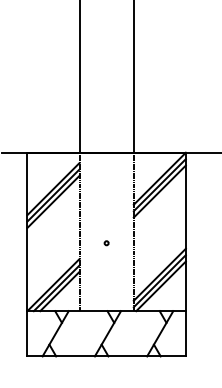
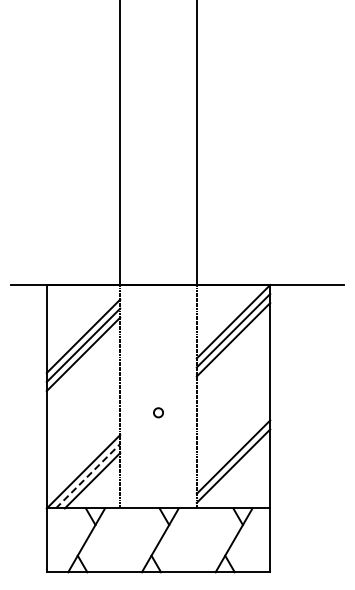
circle: (106, 243) -> (158, 412), size x1.6
line: (161, 286) -> (235, 473), removed
line: (57, 288) -> (88, 476), solid -> dashed

